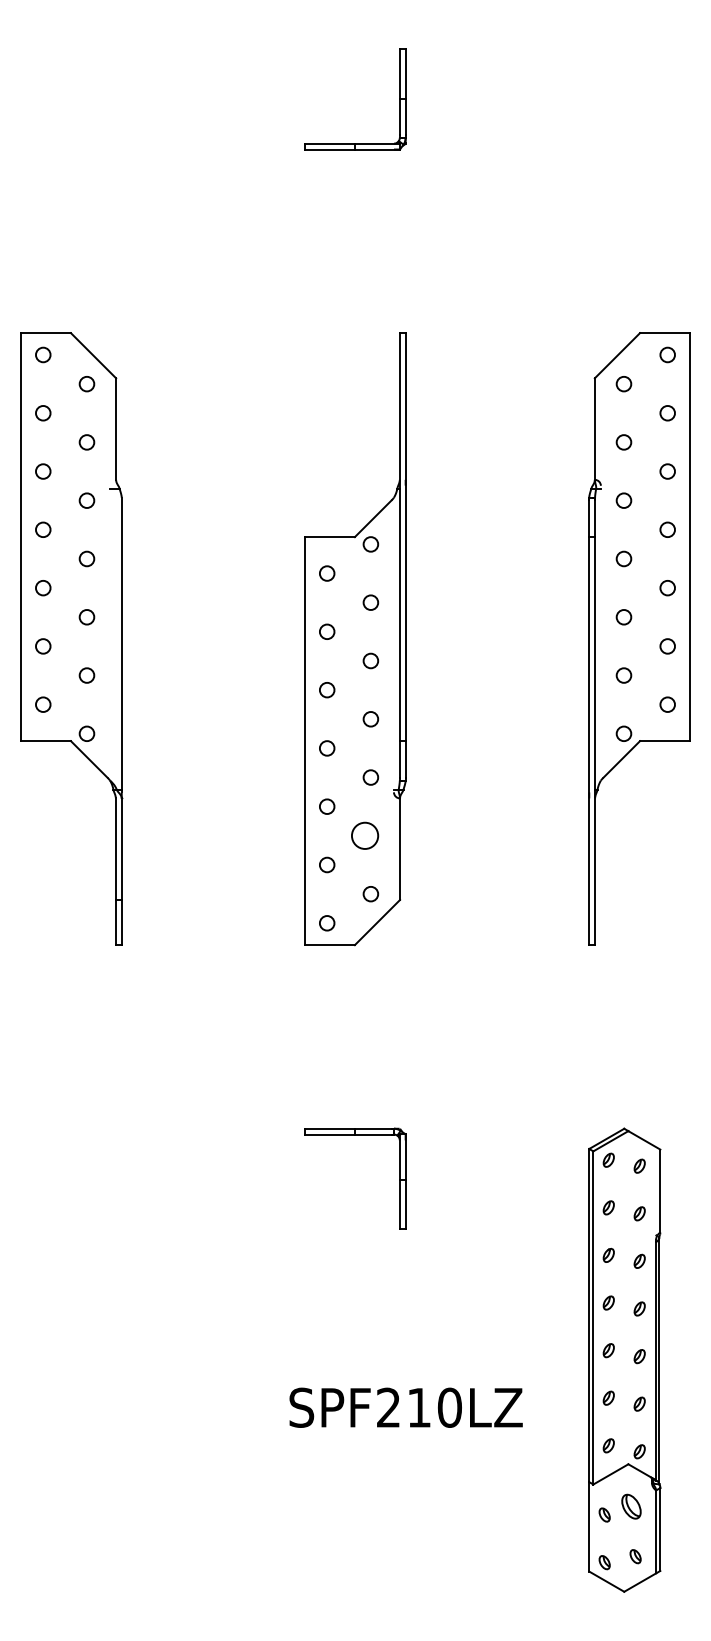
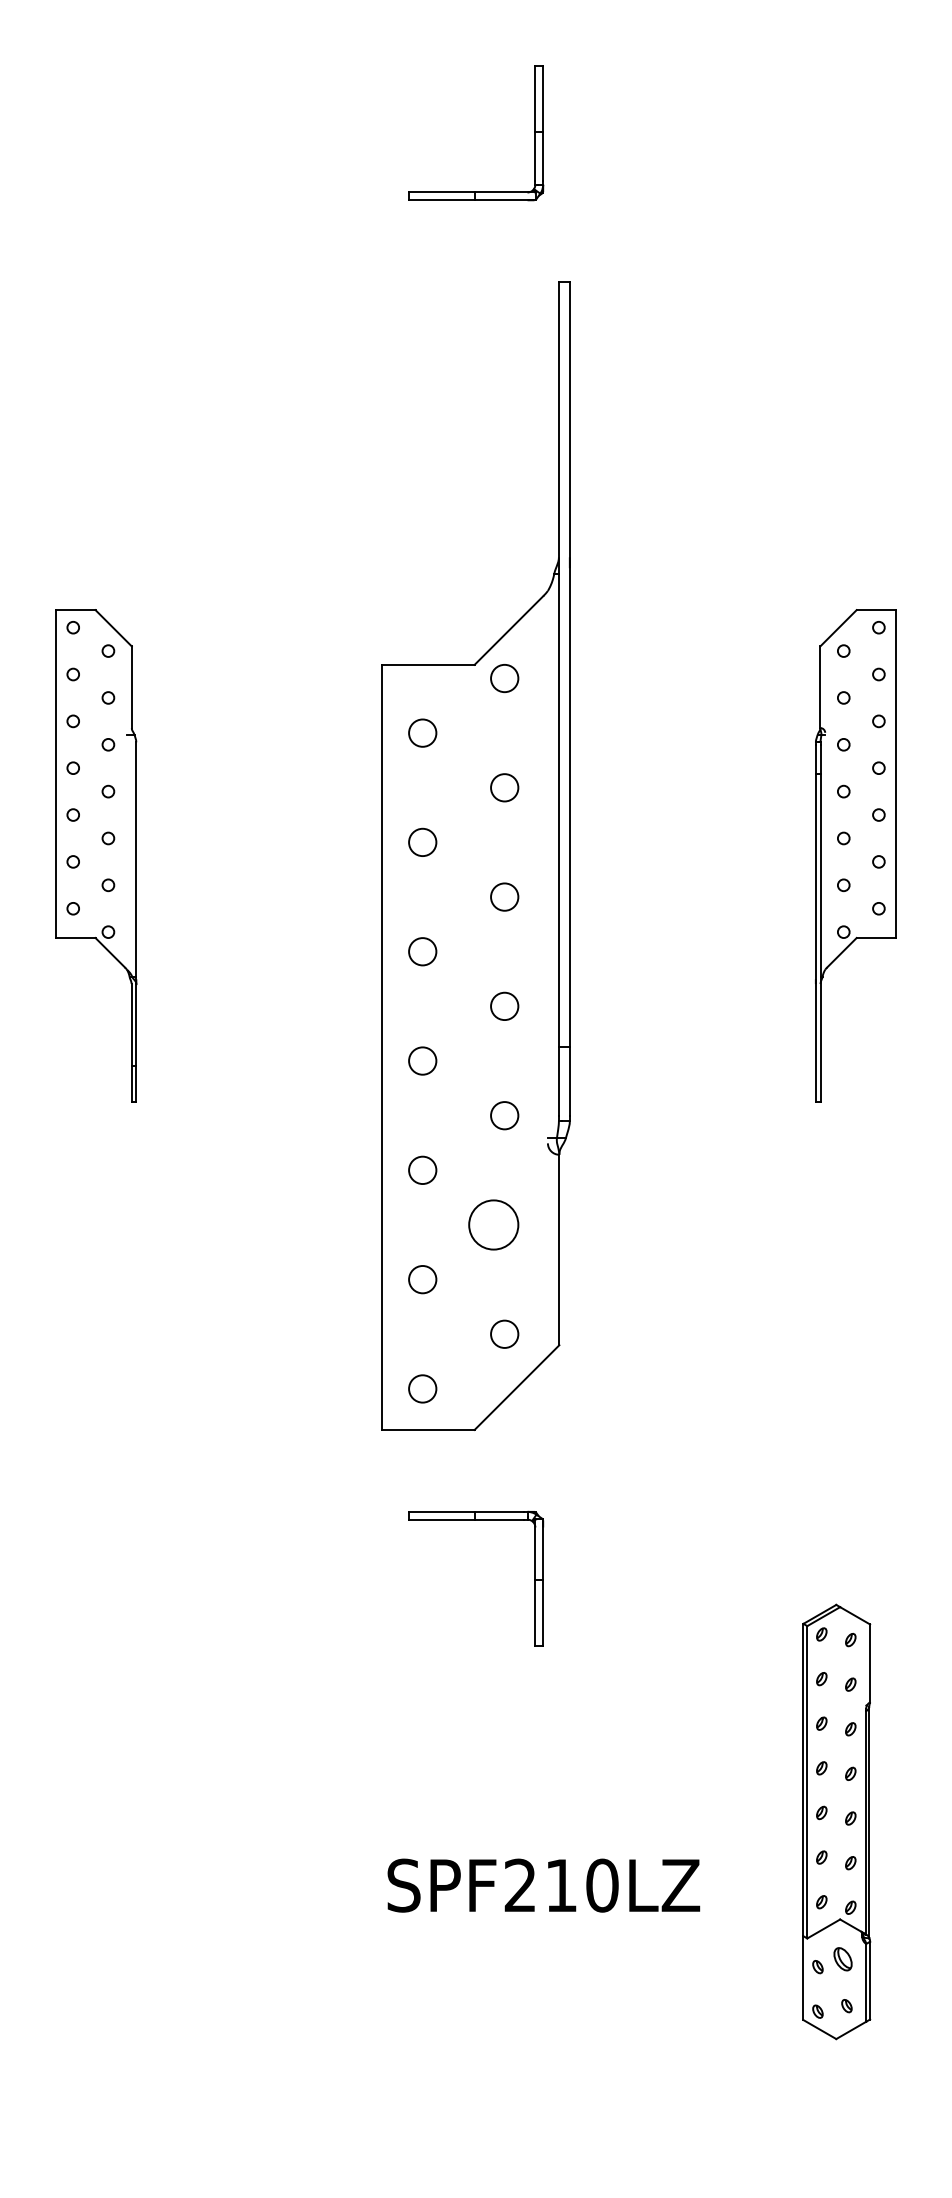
part: (72, 638) -> (96, 855), size x0.6
part: (355, 638) -> (476, 855), size x1.4
part: (638, 638) -> (855, 855), size x0.6
part: (624, 1359) -> (836, 1821), size x0.7

